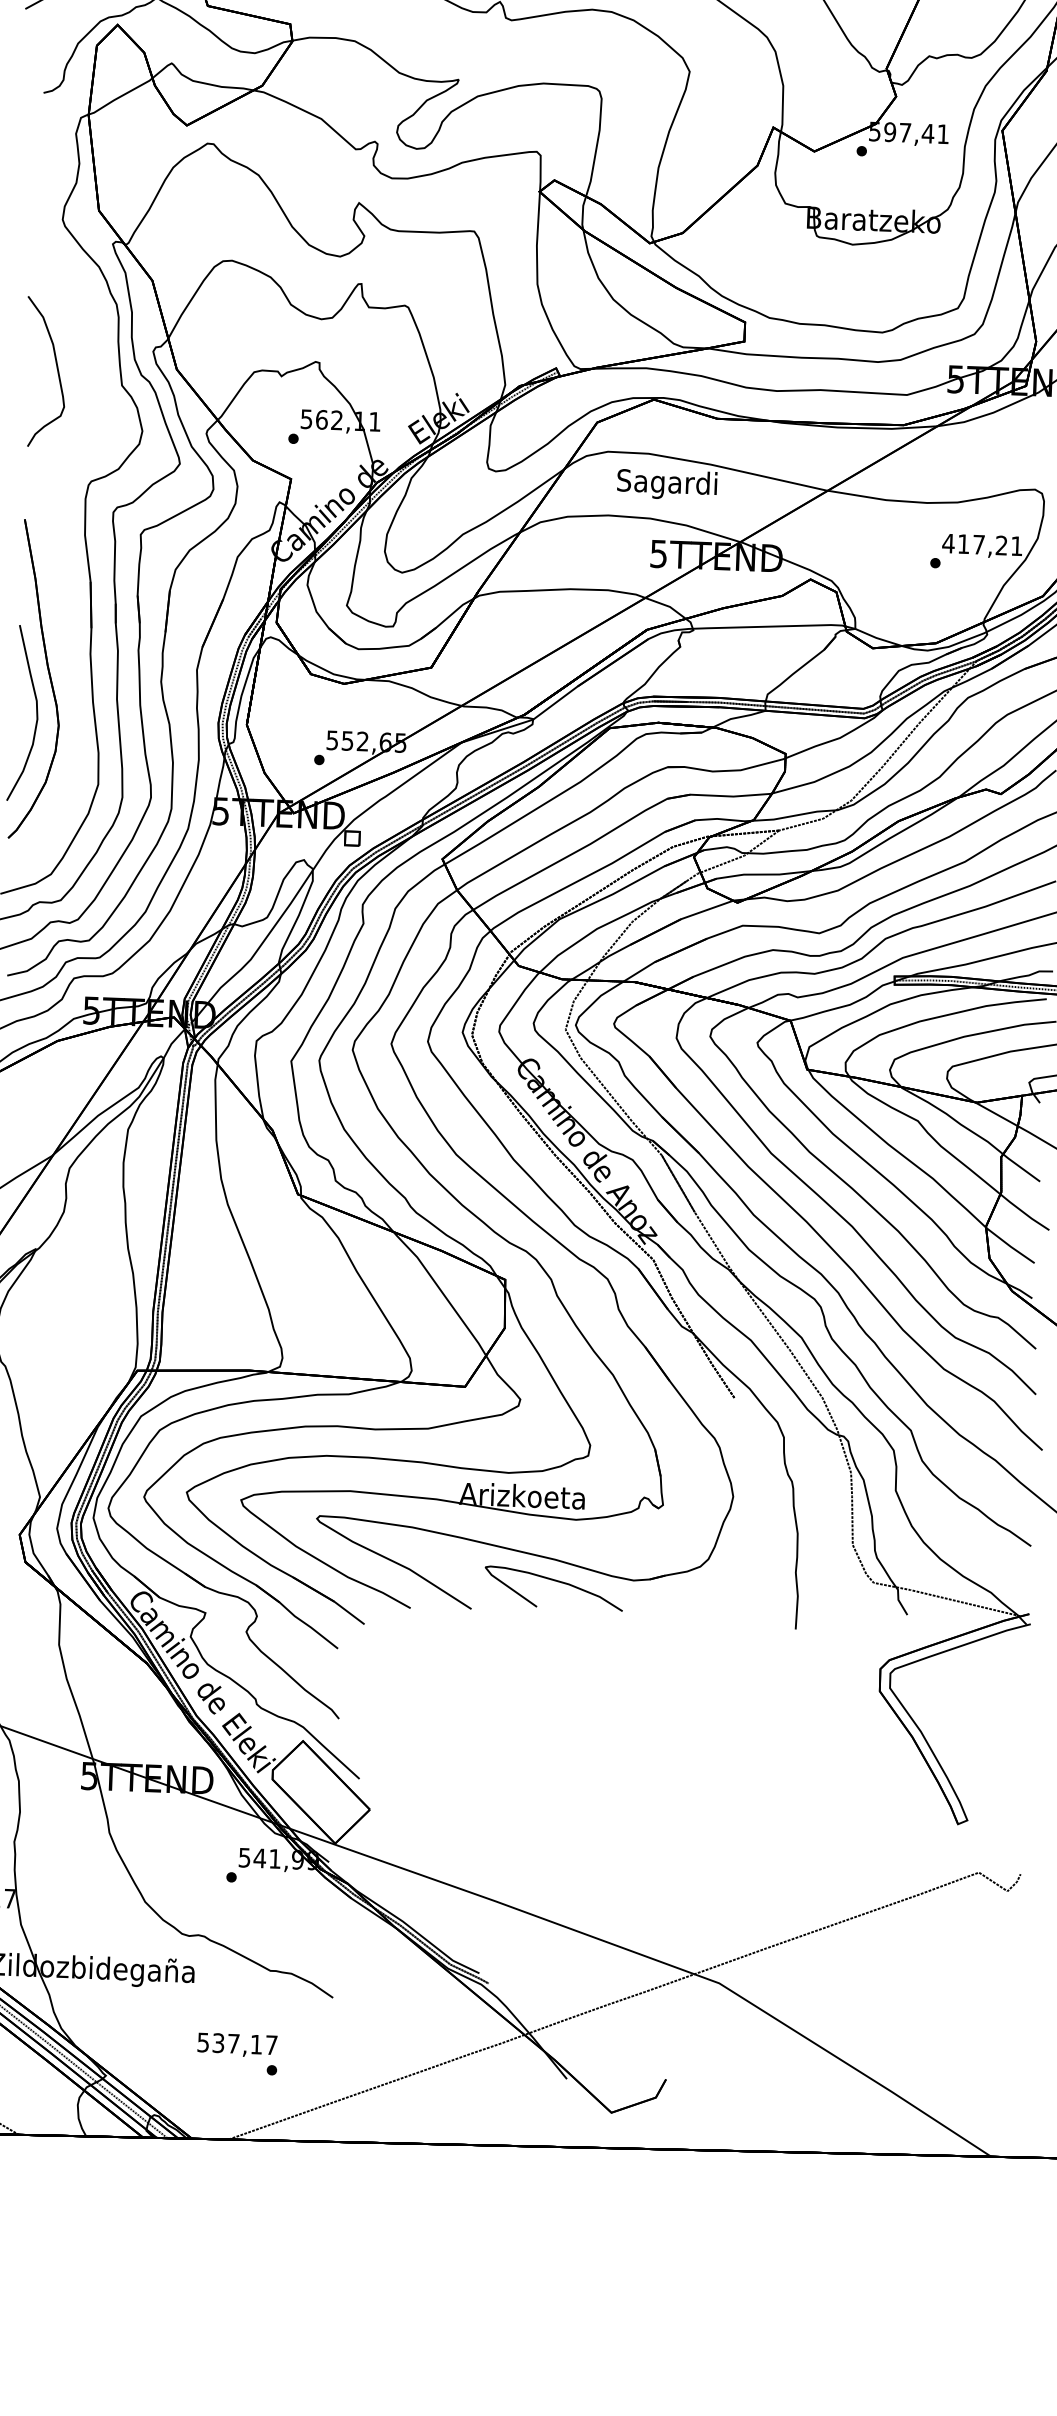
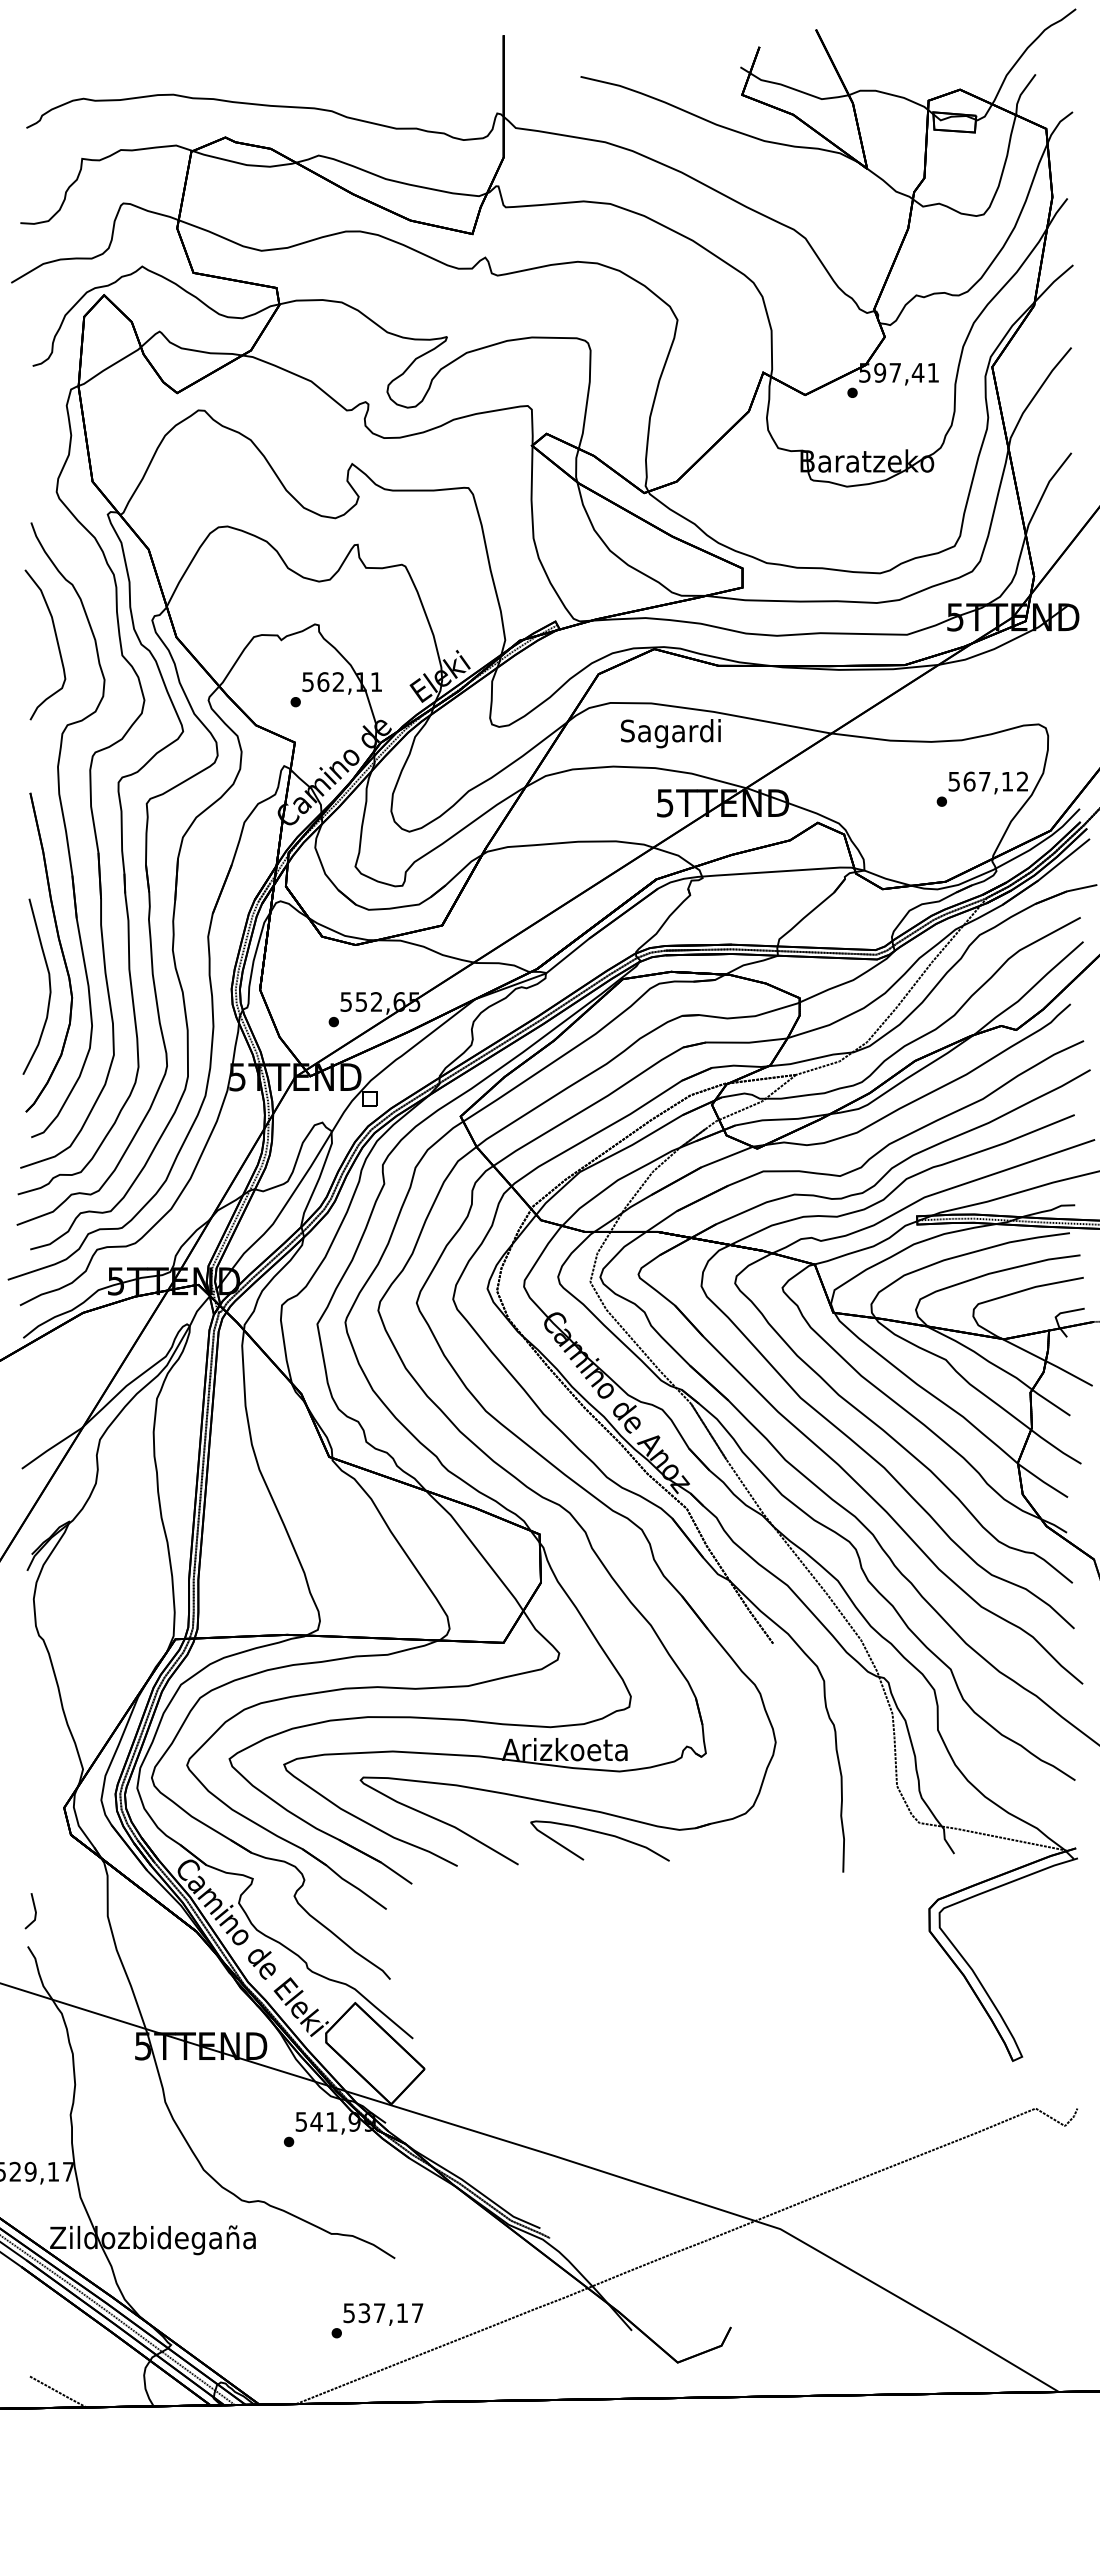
text: (982, 544) -> (988, 781), 417,21 -> 567,12
part: (60, 558) -> (67, 830), added
text: (237, 2045) -> (383, 2314), moved

